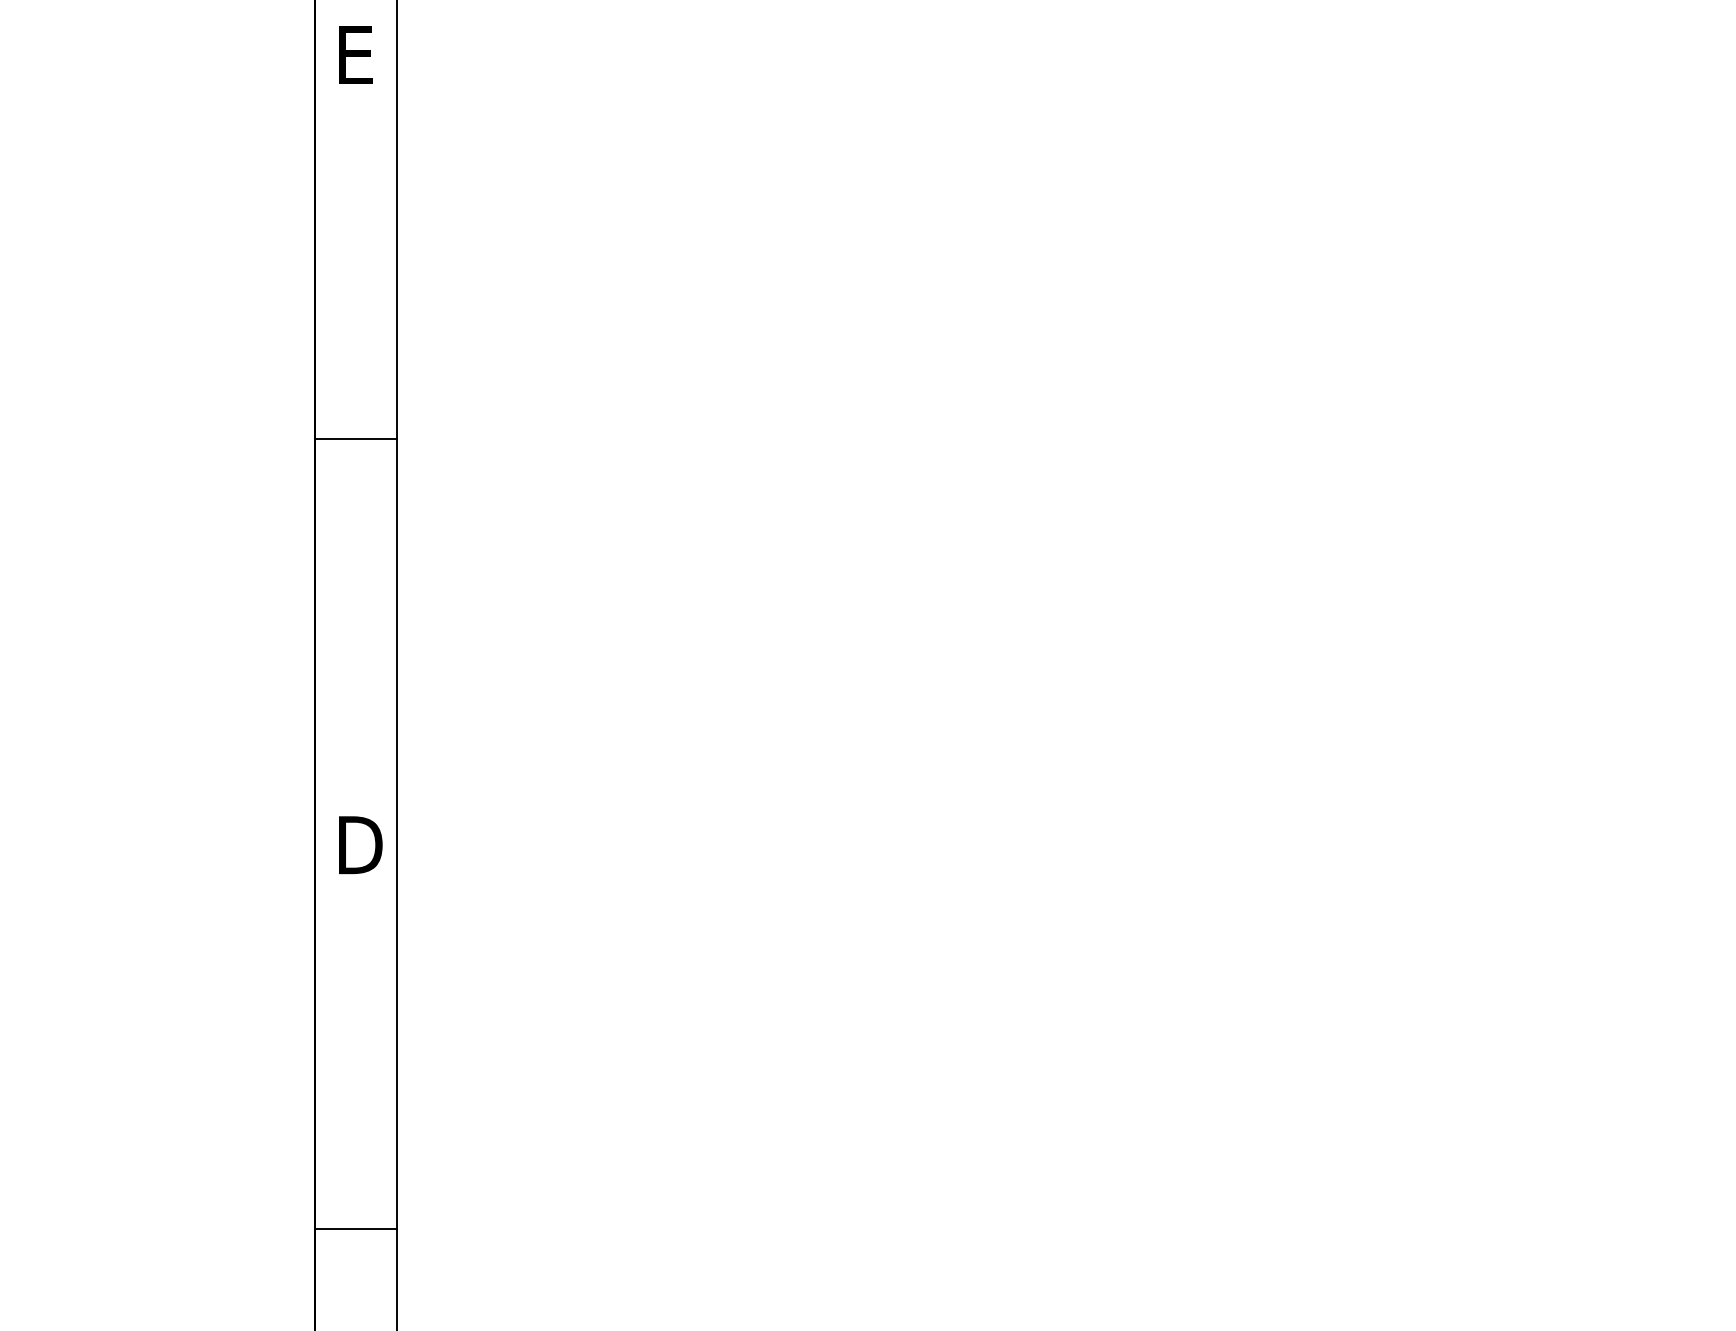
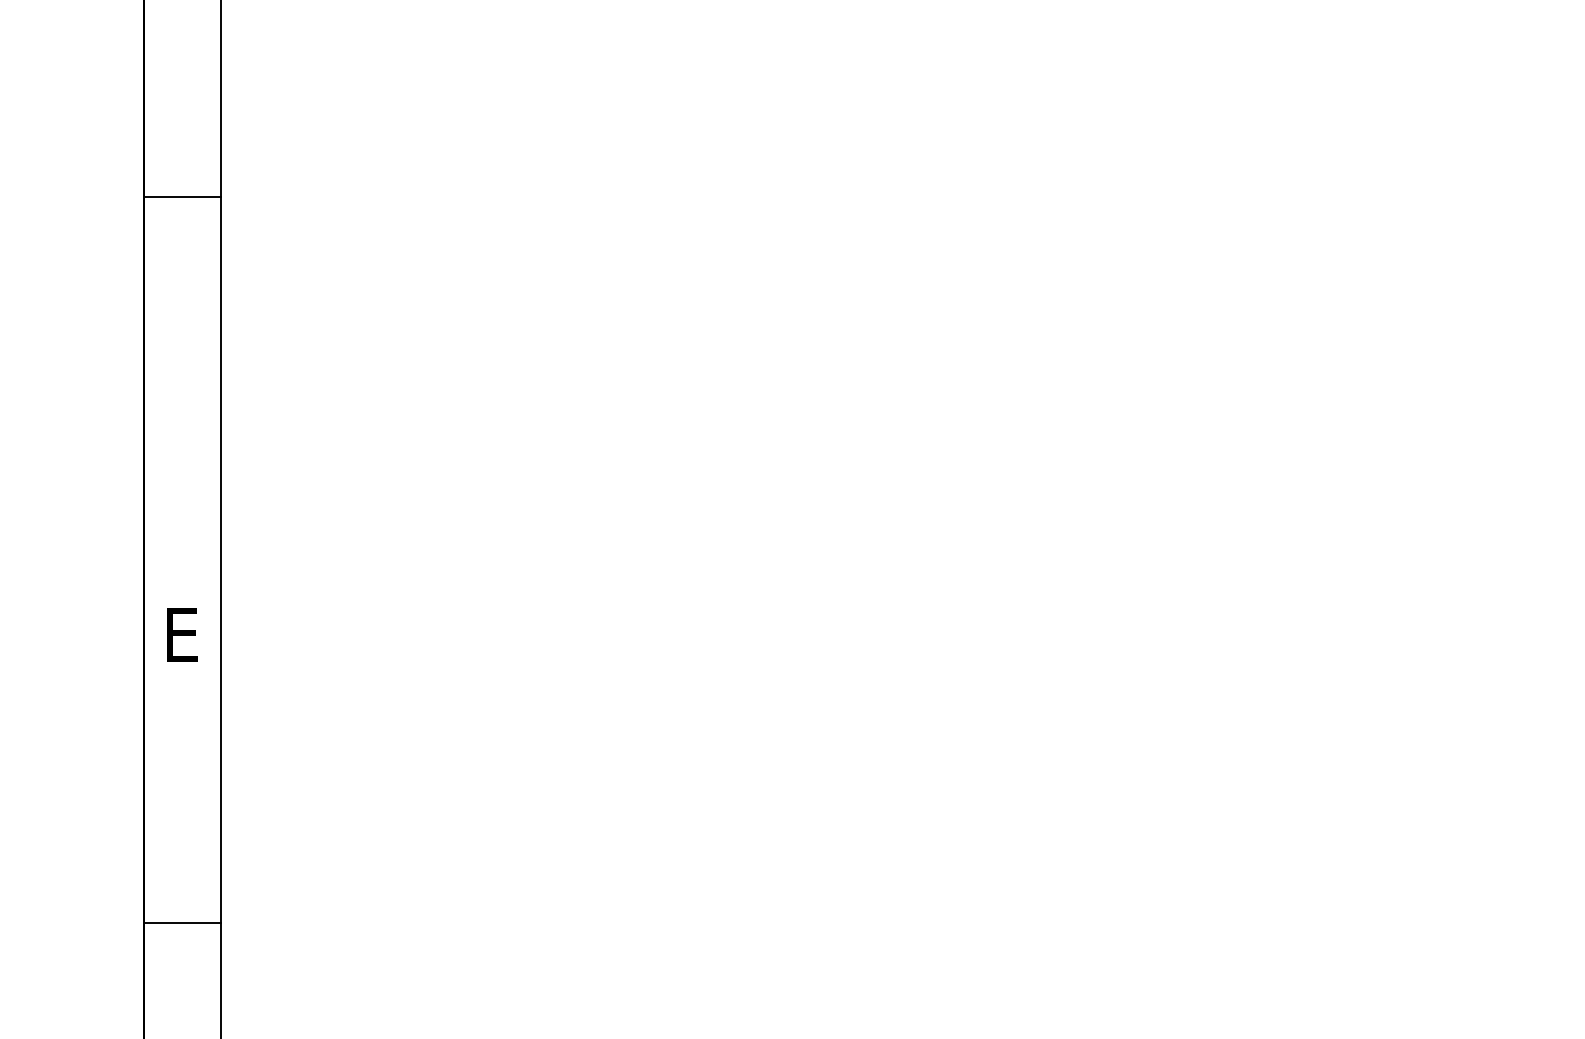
line: (355, 439) -> (181, 196), moved
text: (360, 845) -> (186, 635), D -> E
line: (355, 1229) -> (181, 923), moved

